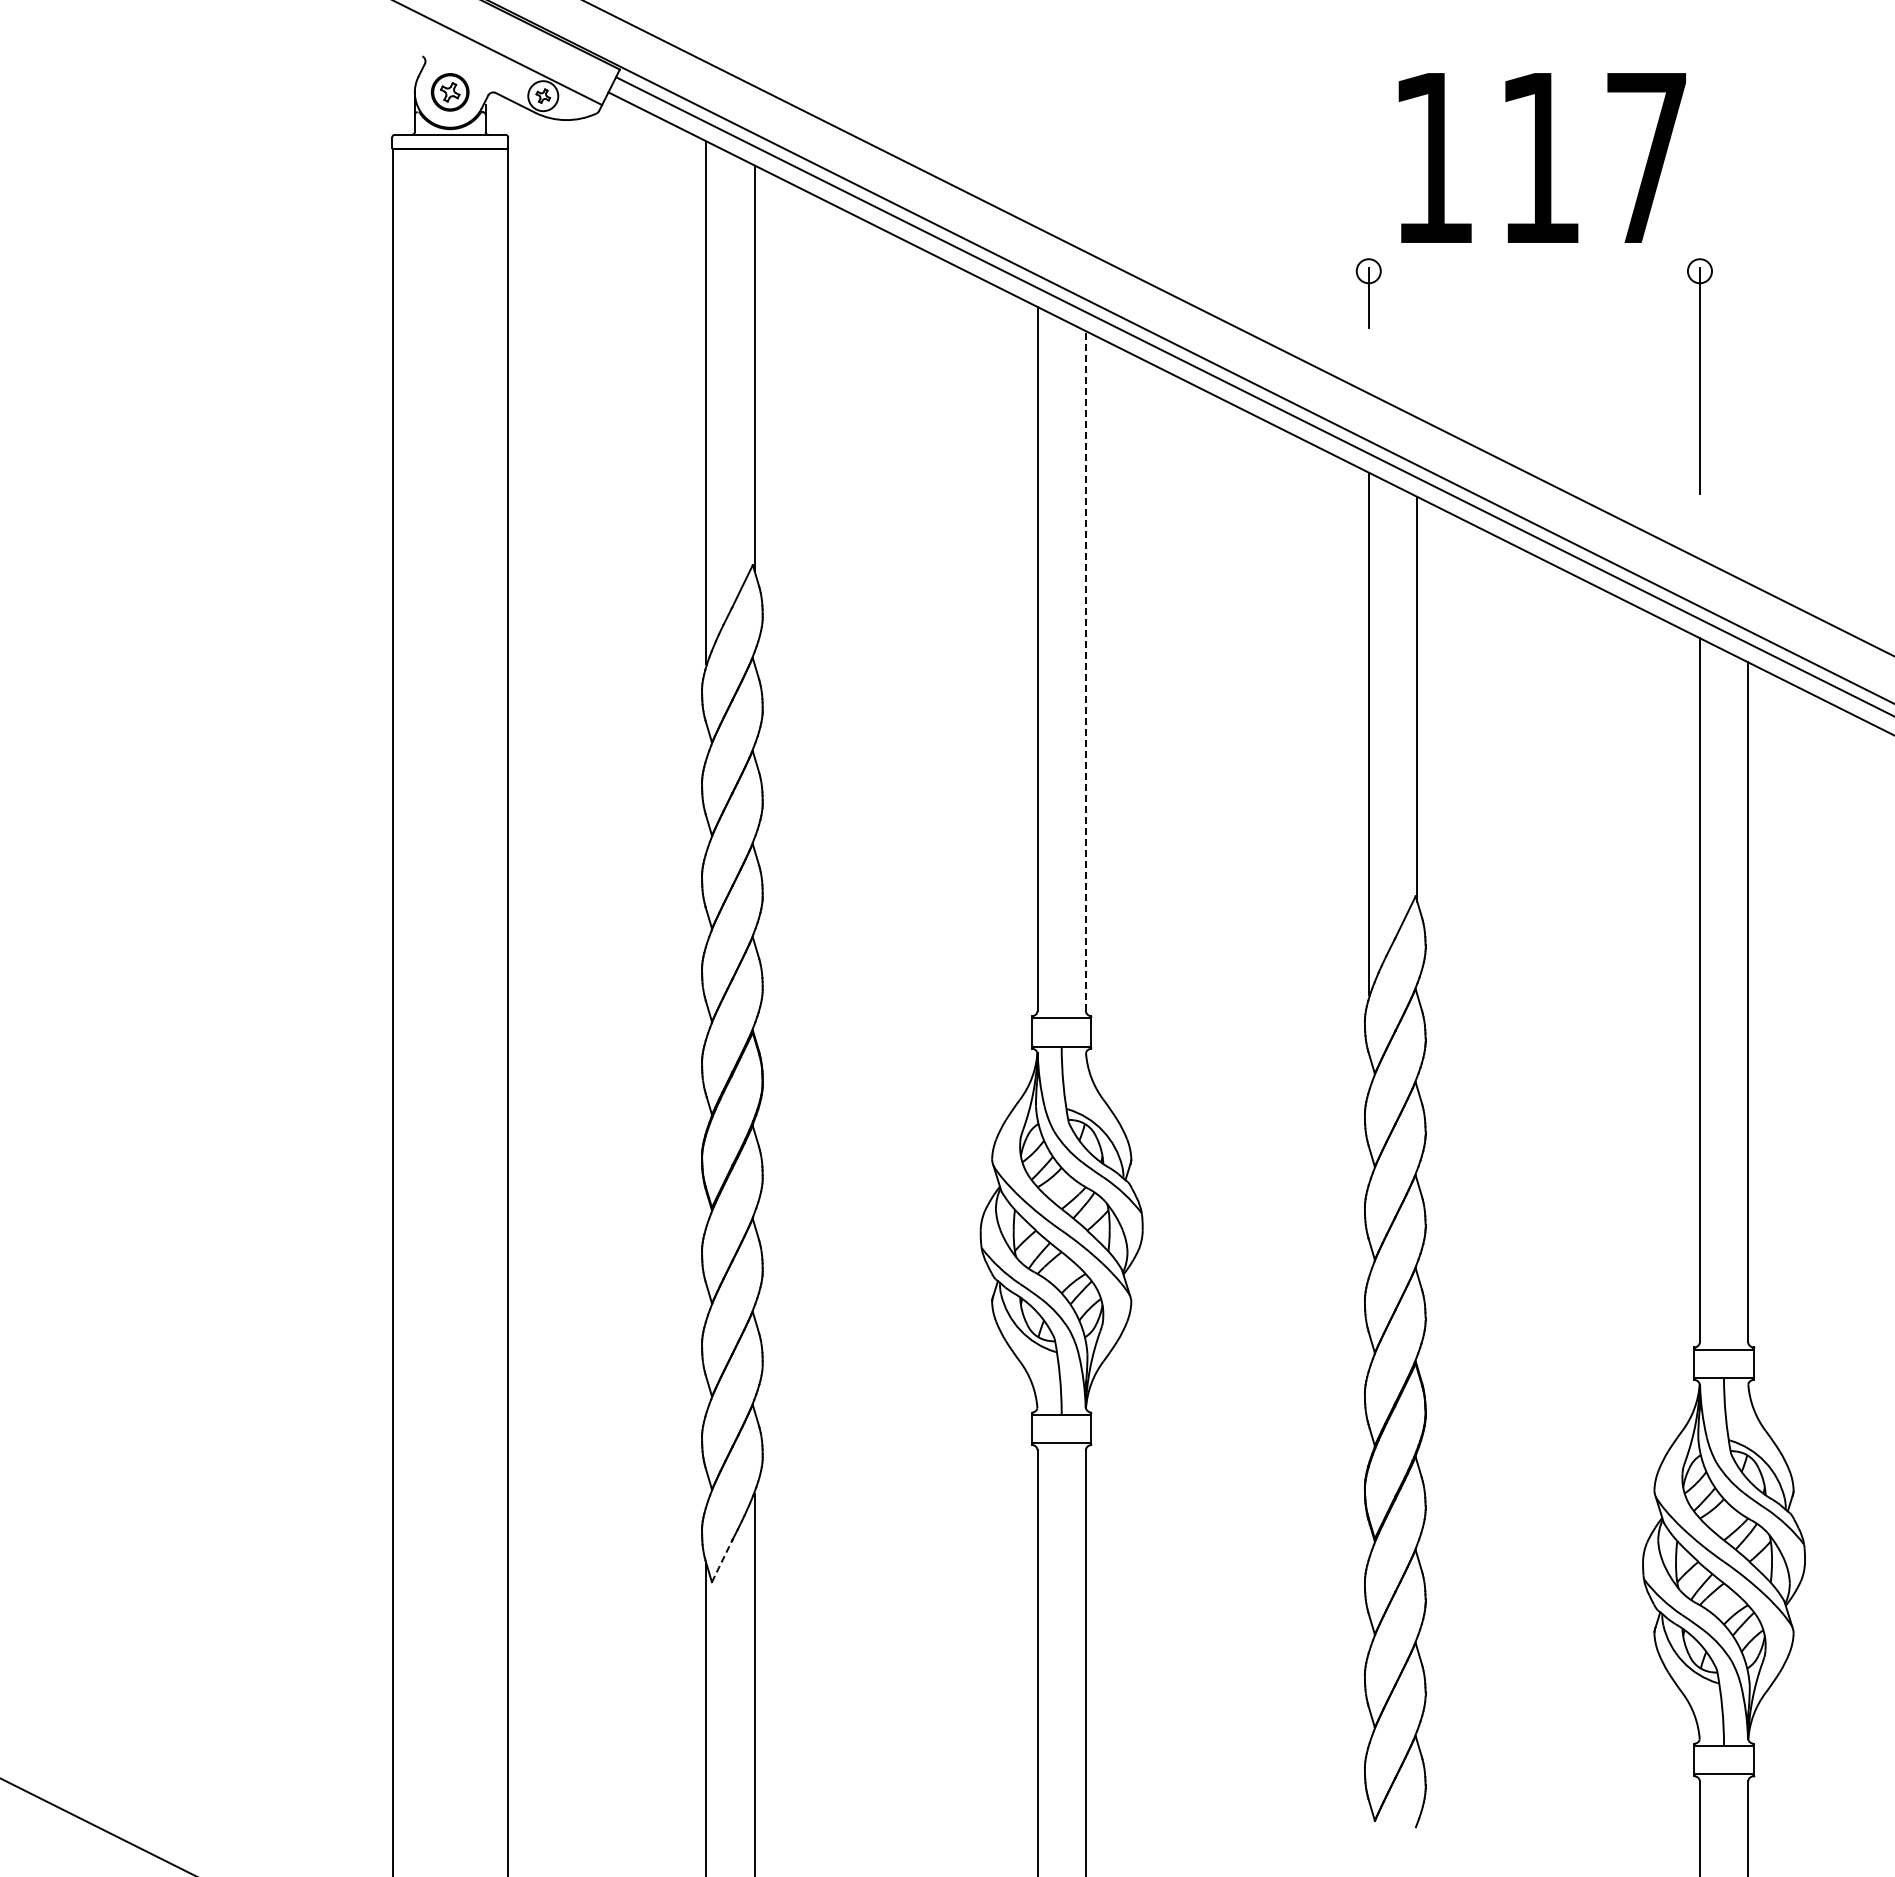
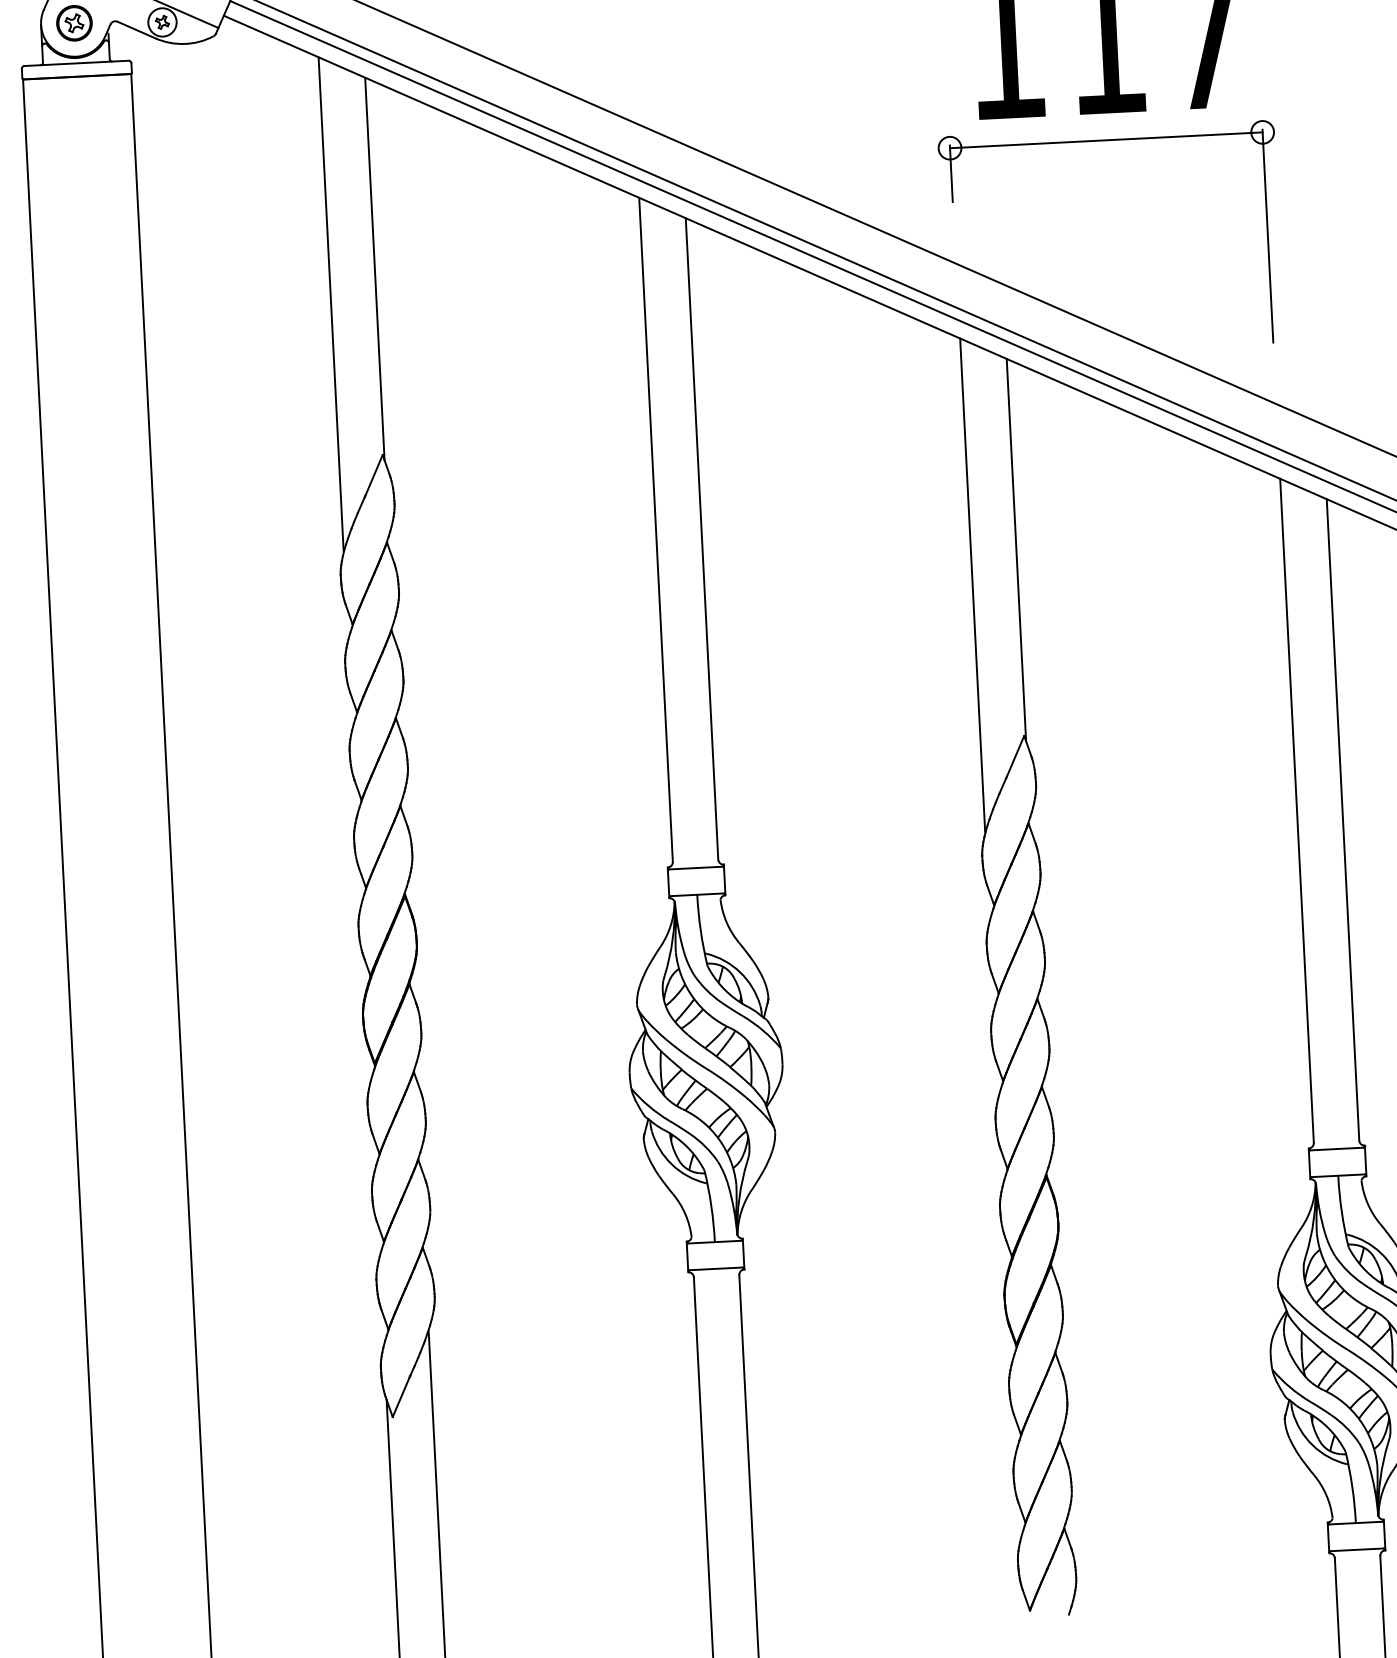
line: (1533, 271) -> (1105, 140), added
line: (1085, 670) -> (701, 538), dashed -> solid
line: (722, 1560) -> (401, 1396), dashed -> solid

